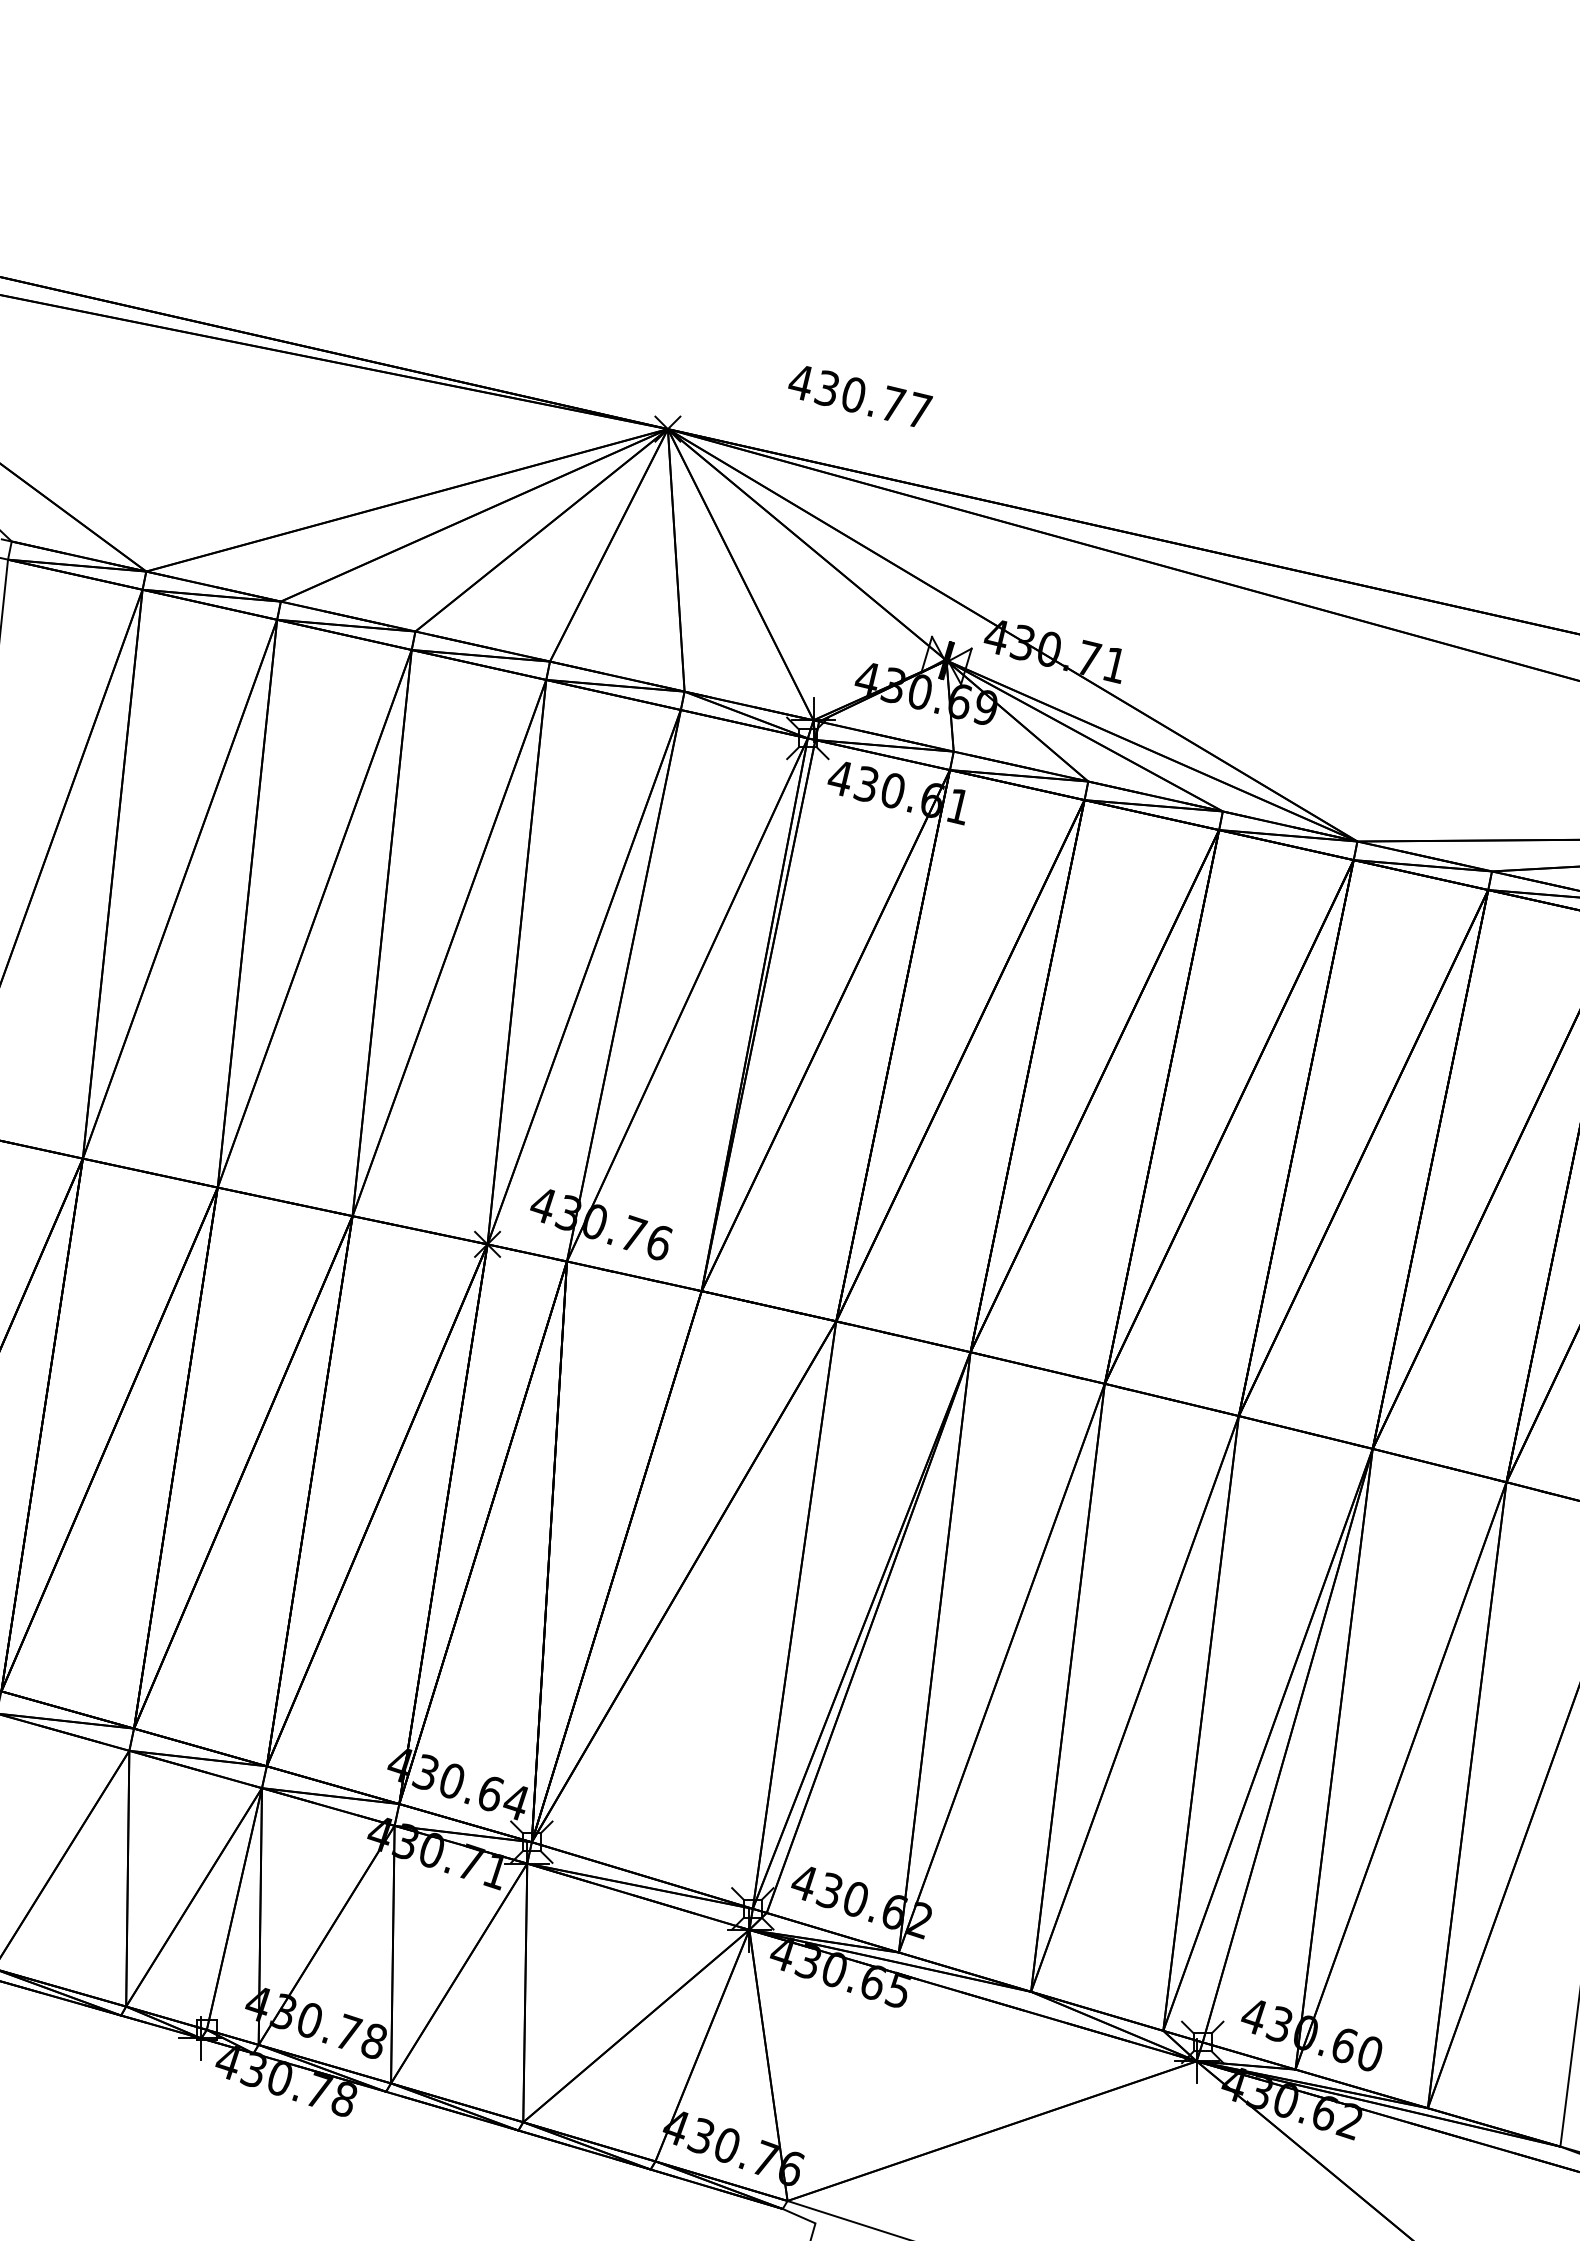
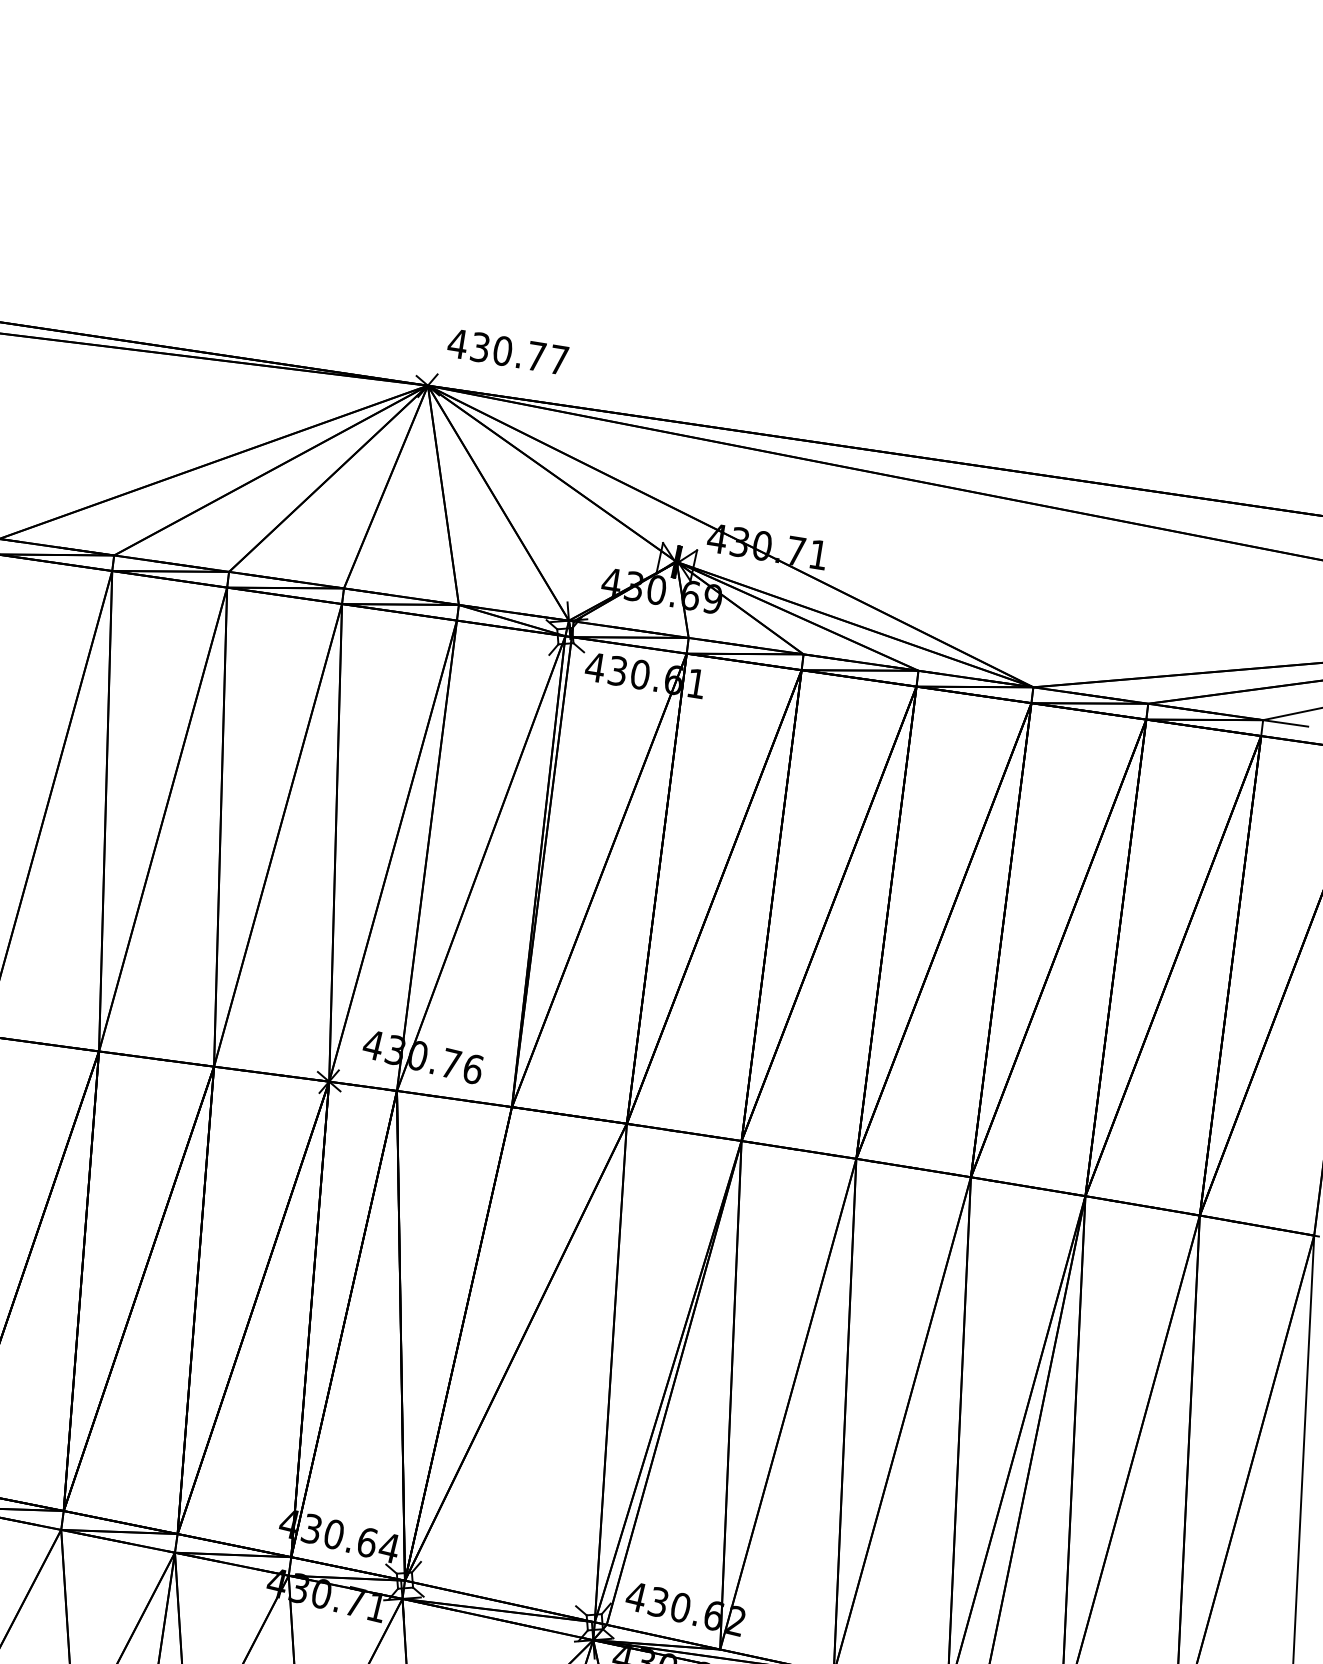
text: (860, 396) -> (508, 351), moved

